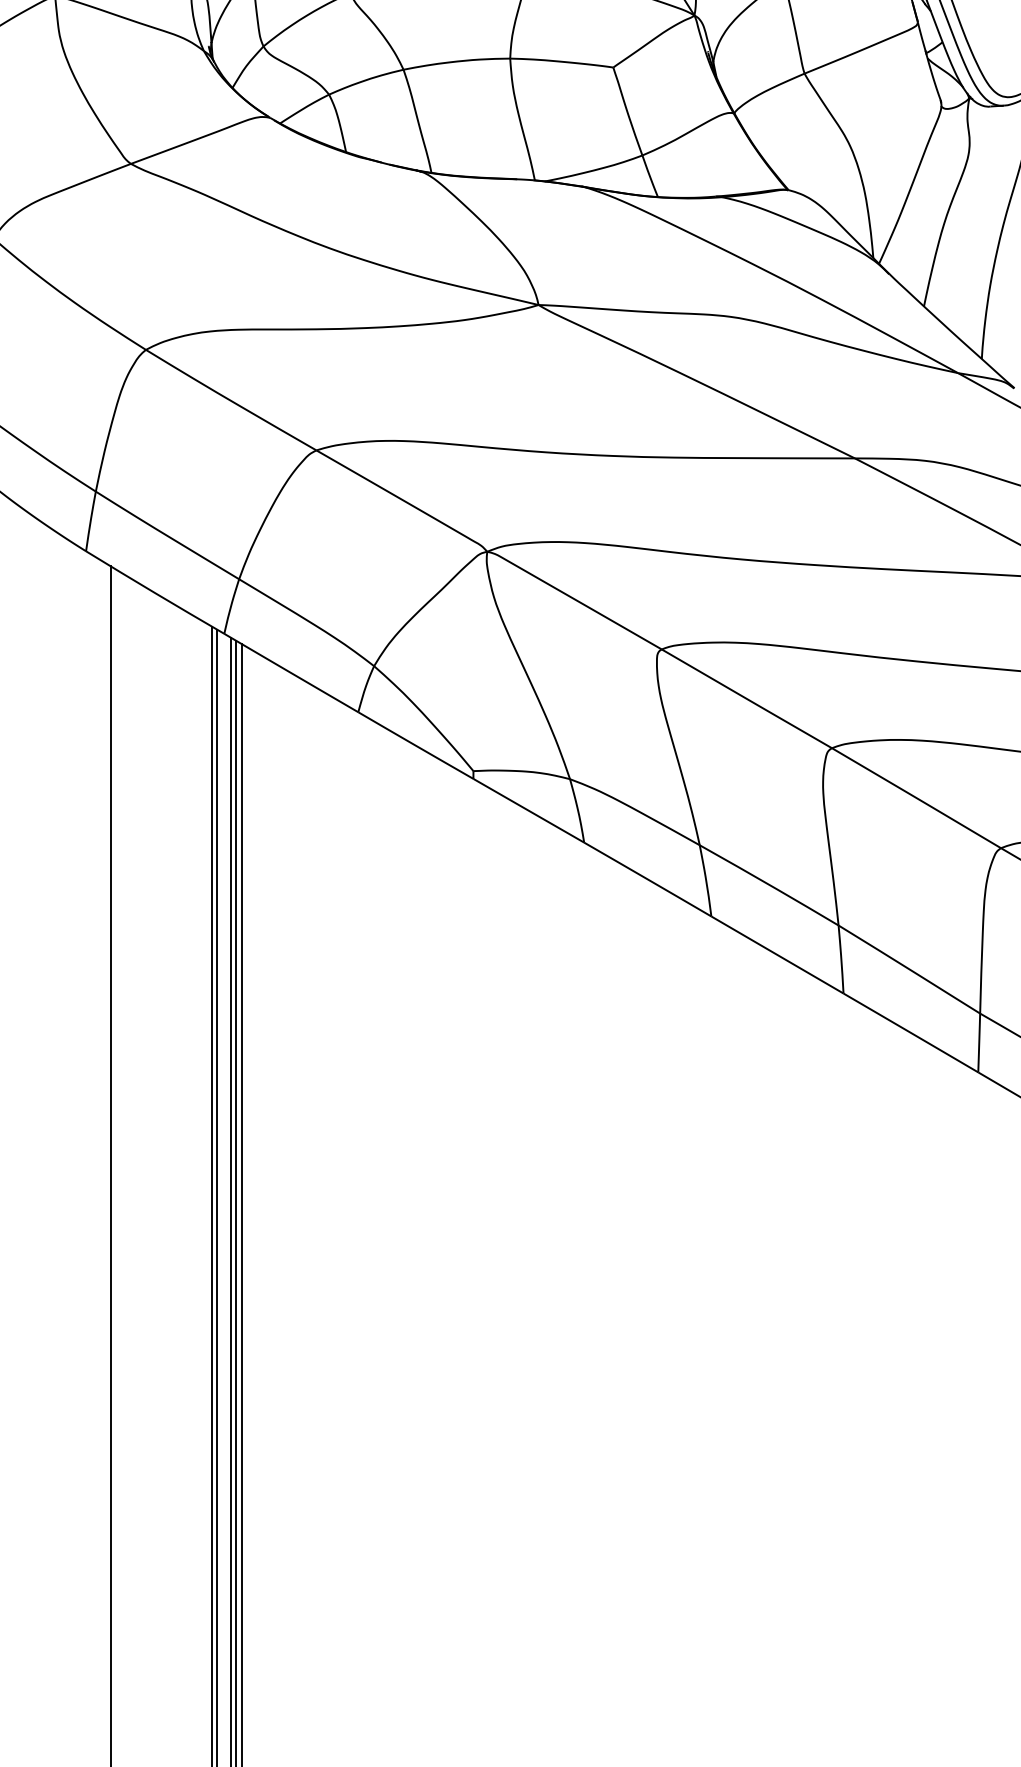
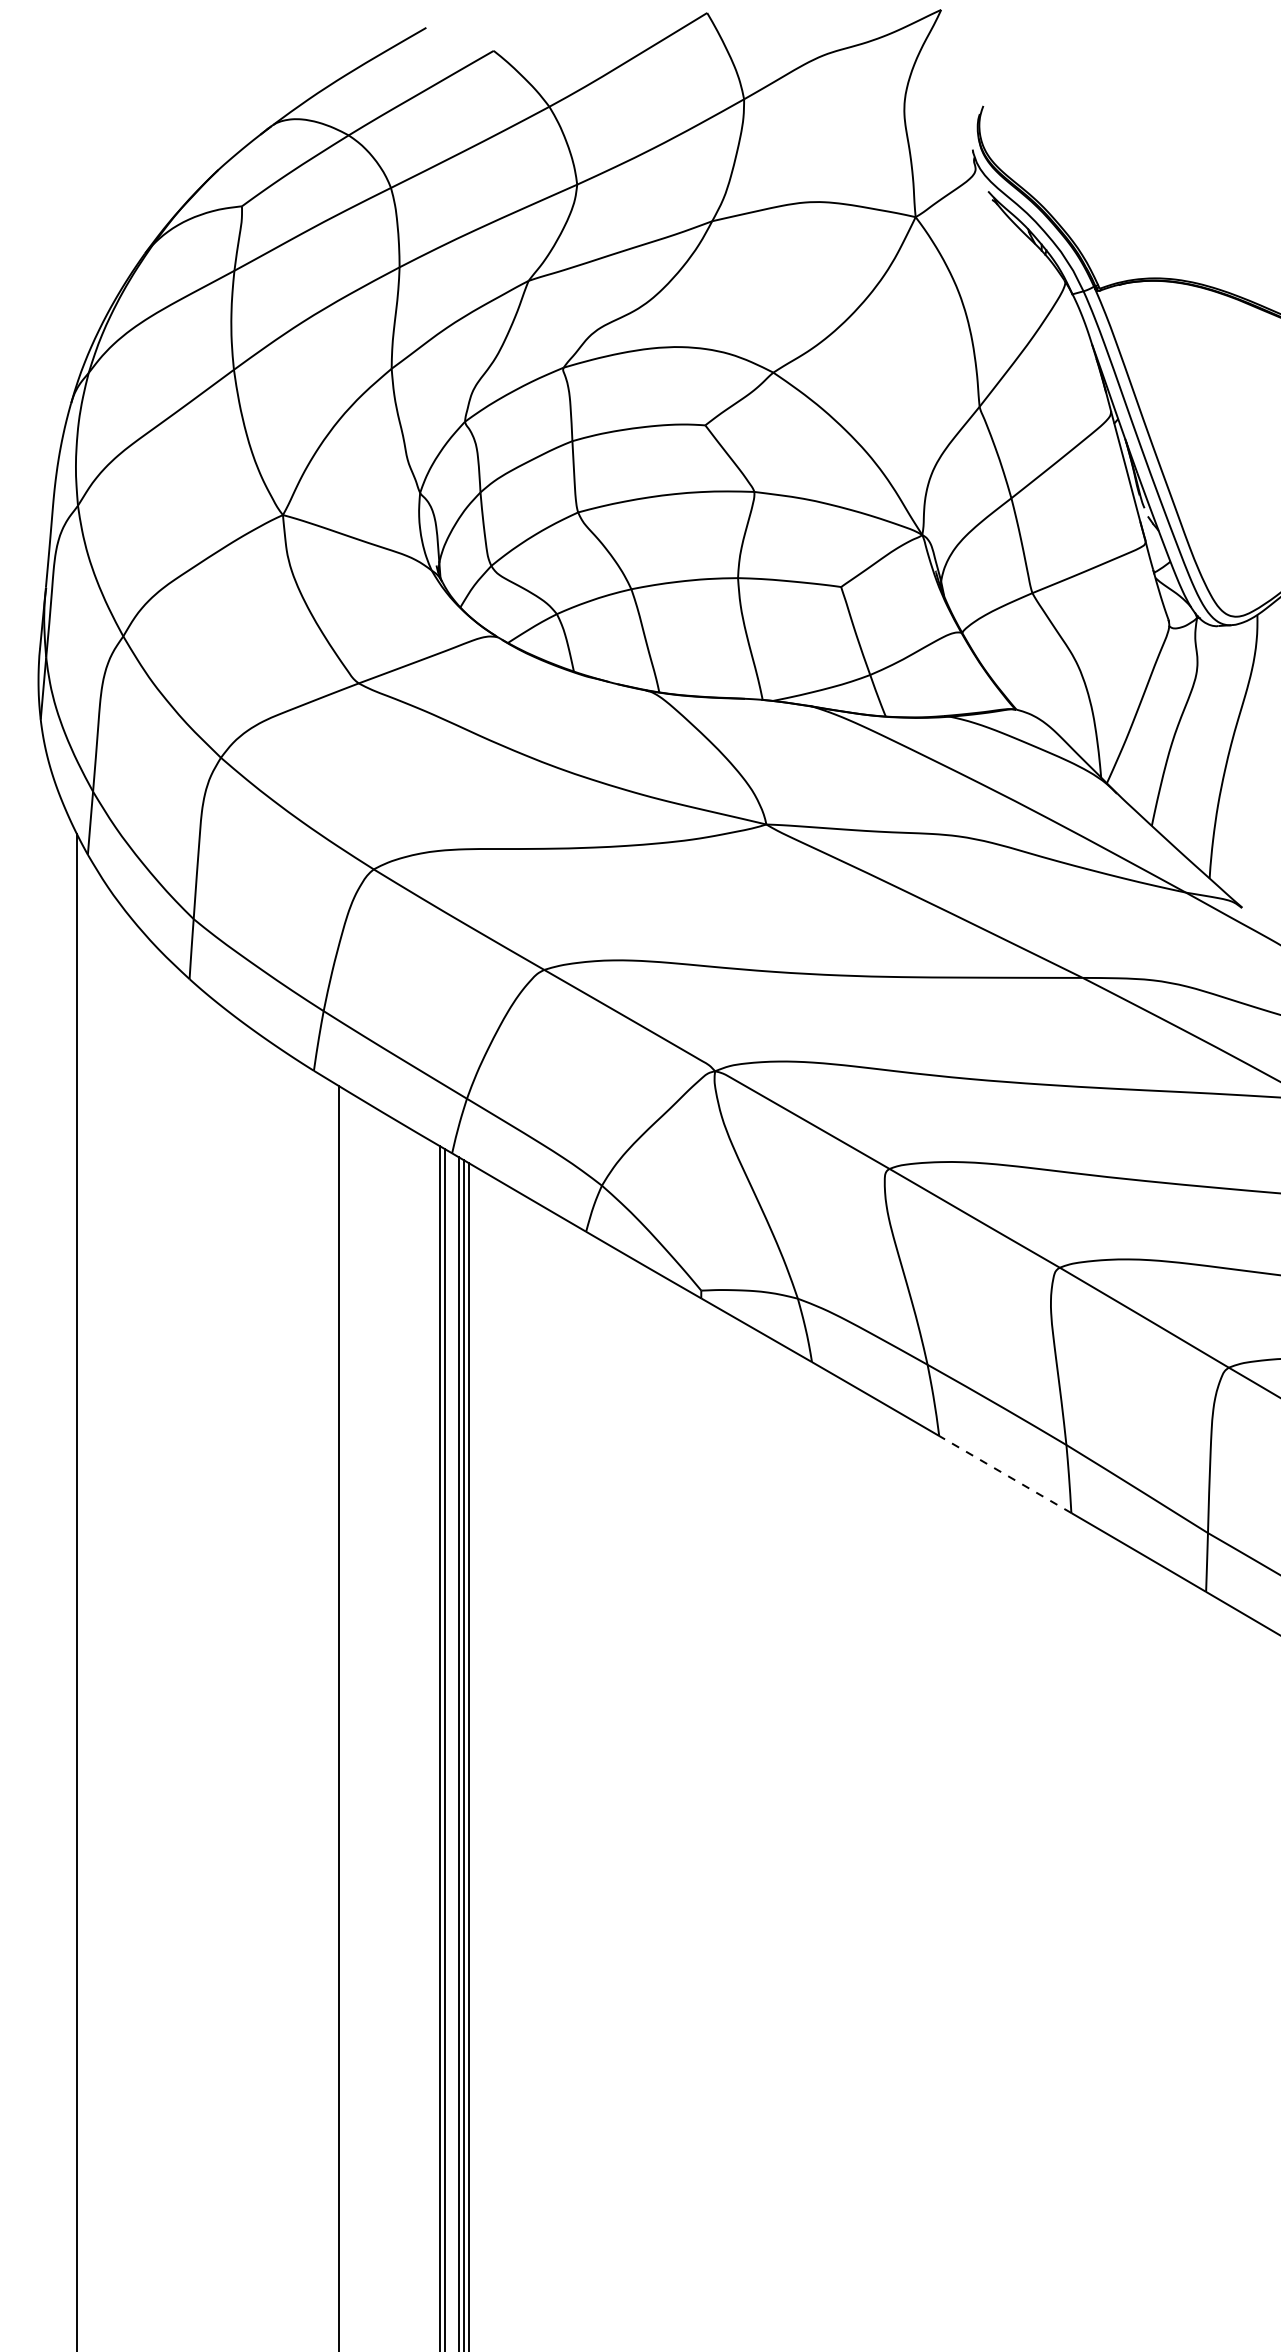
line: (777, 954) -> (1005, 1474), solid -> dashed

